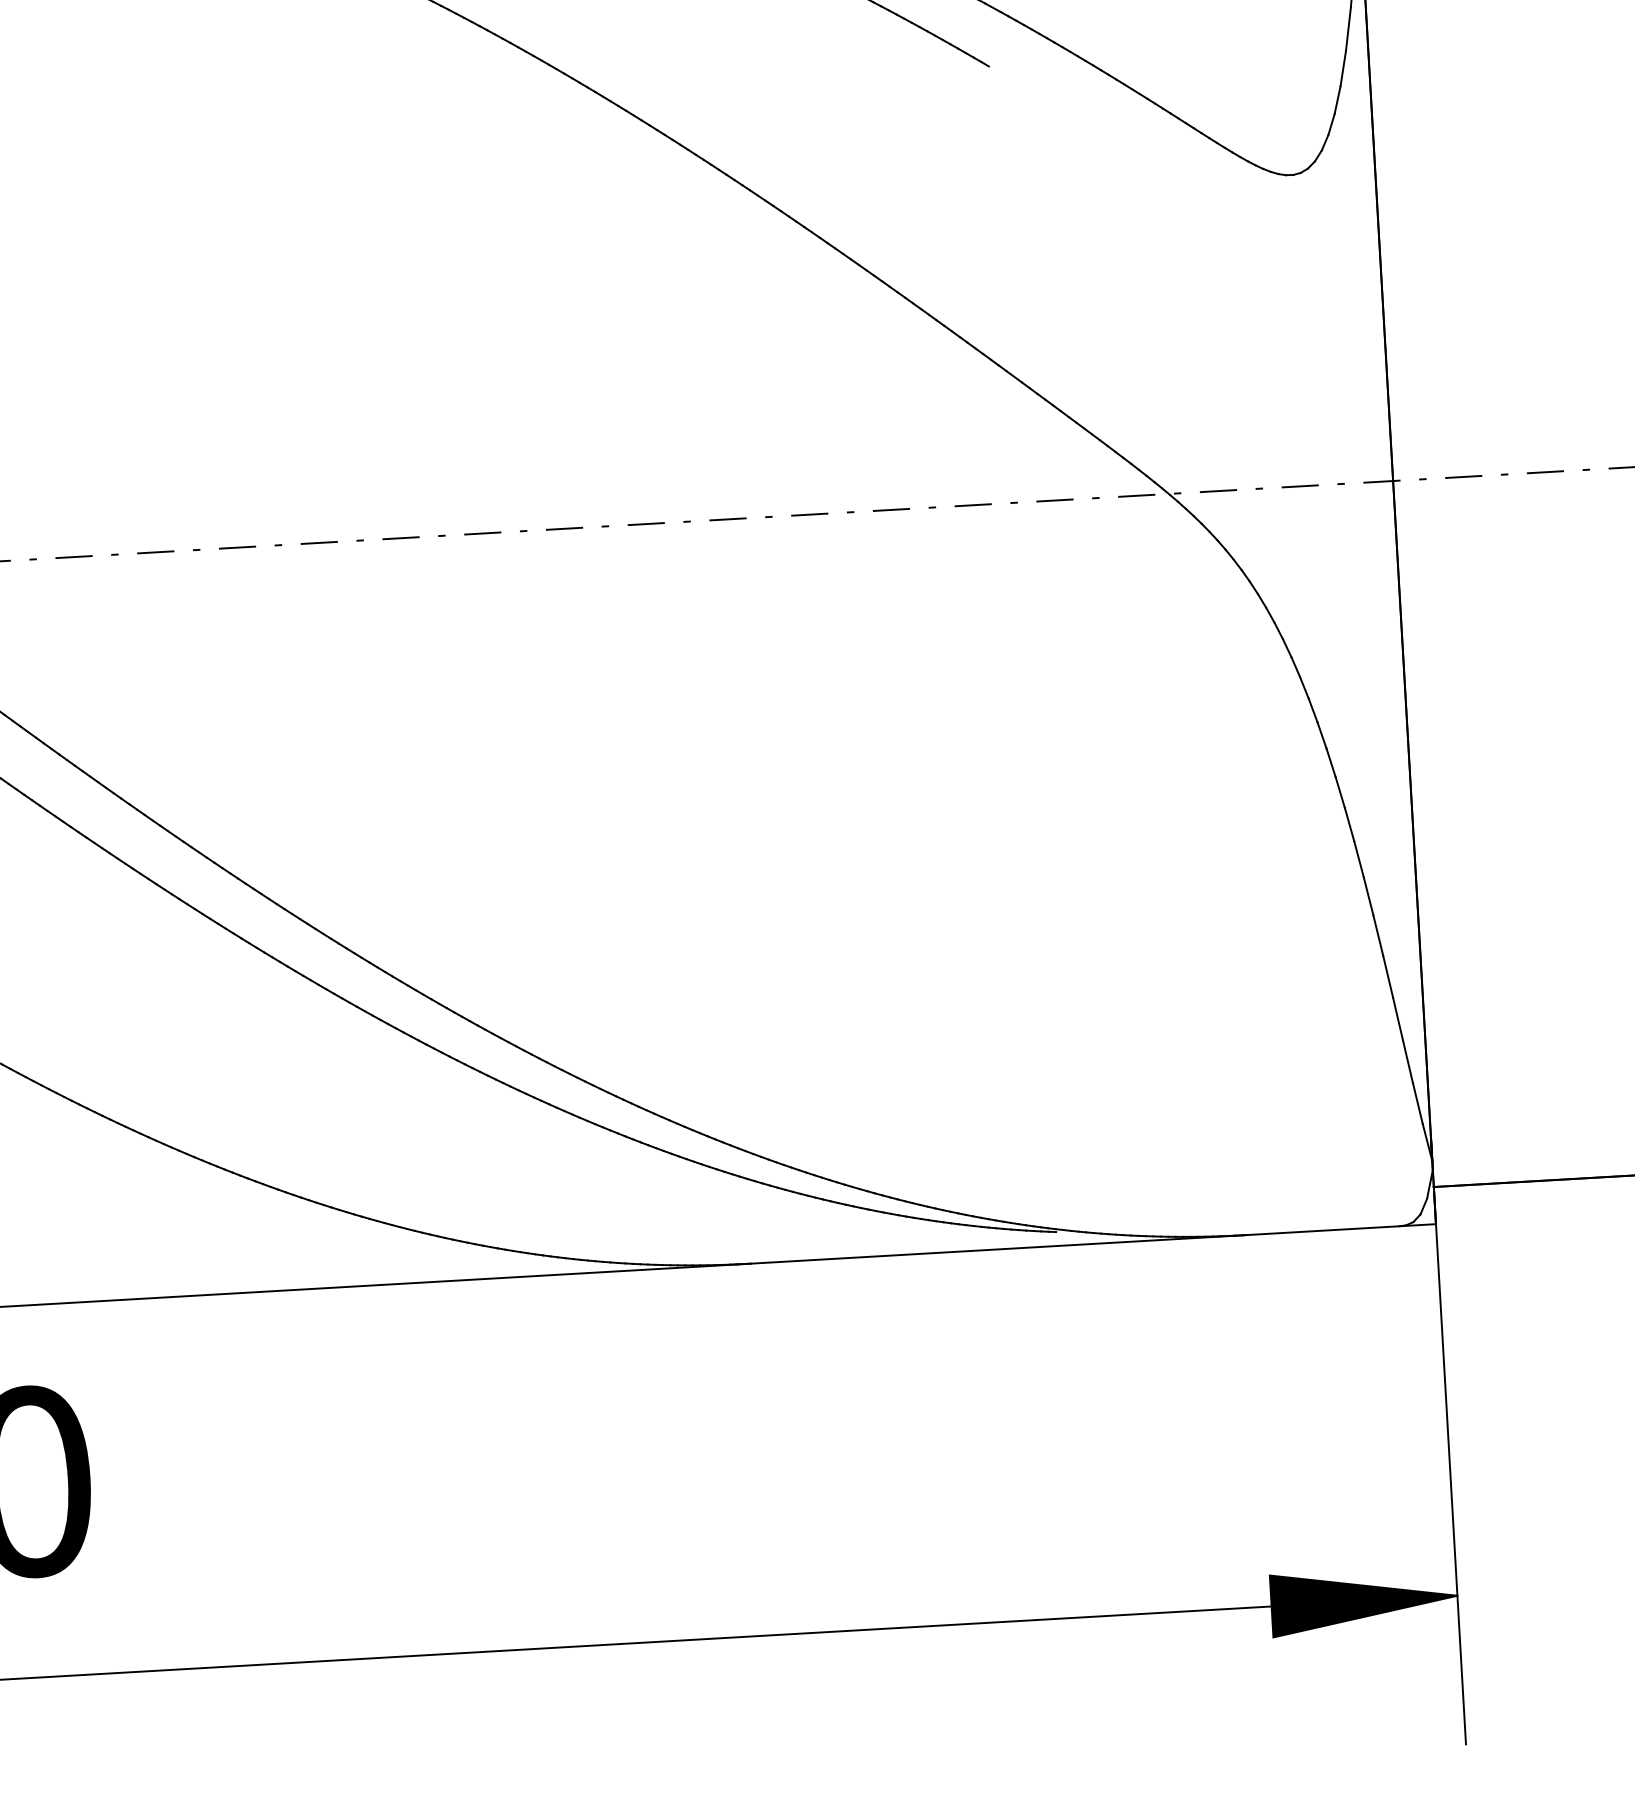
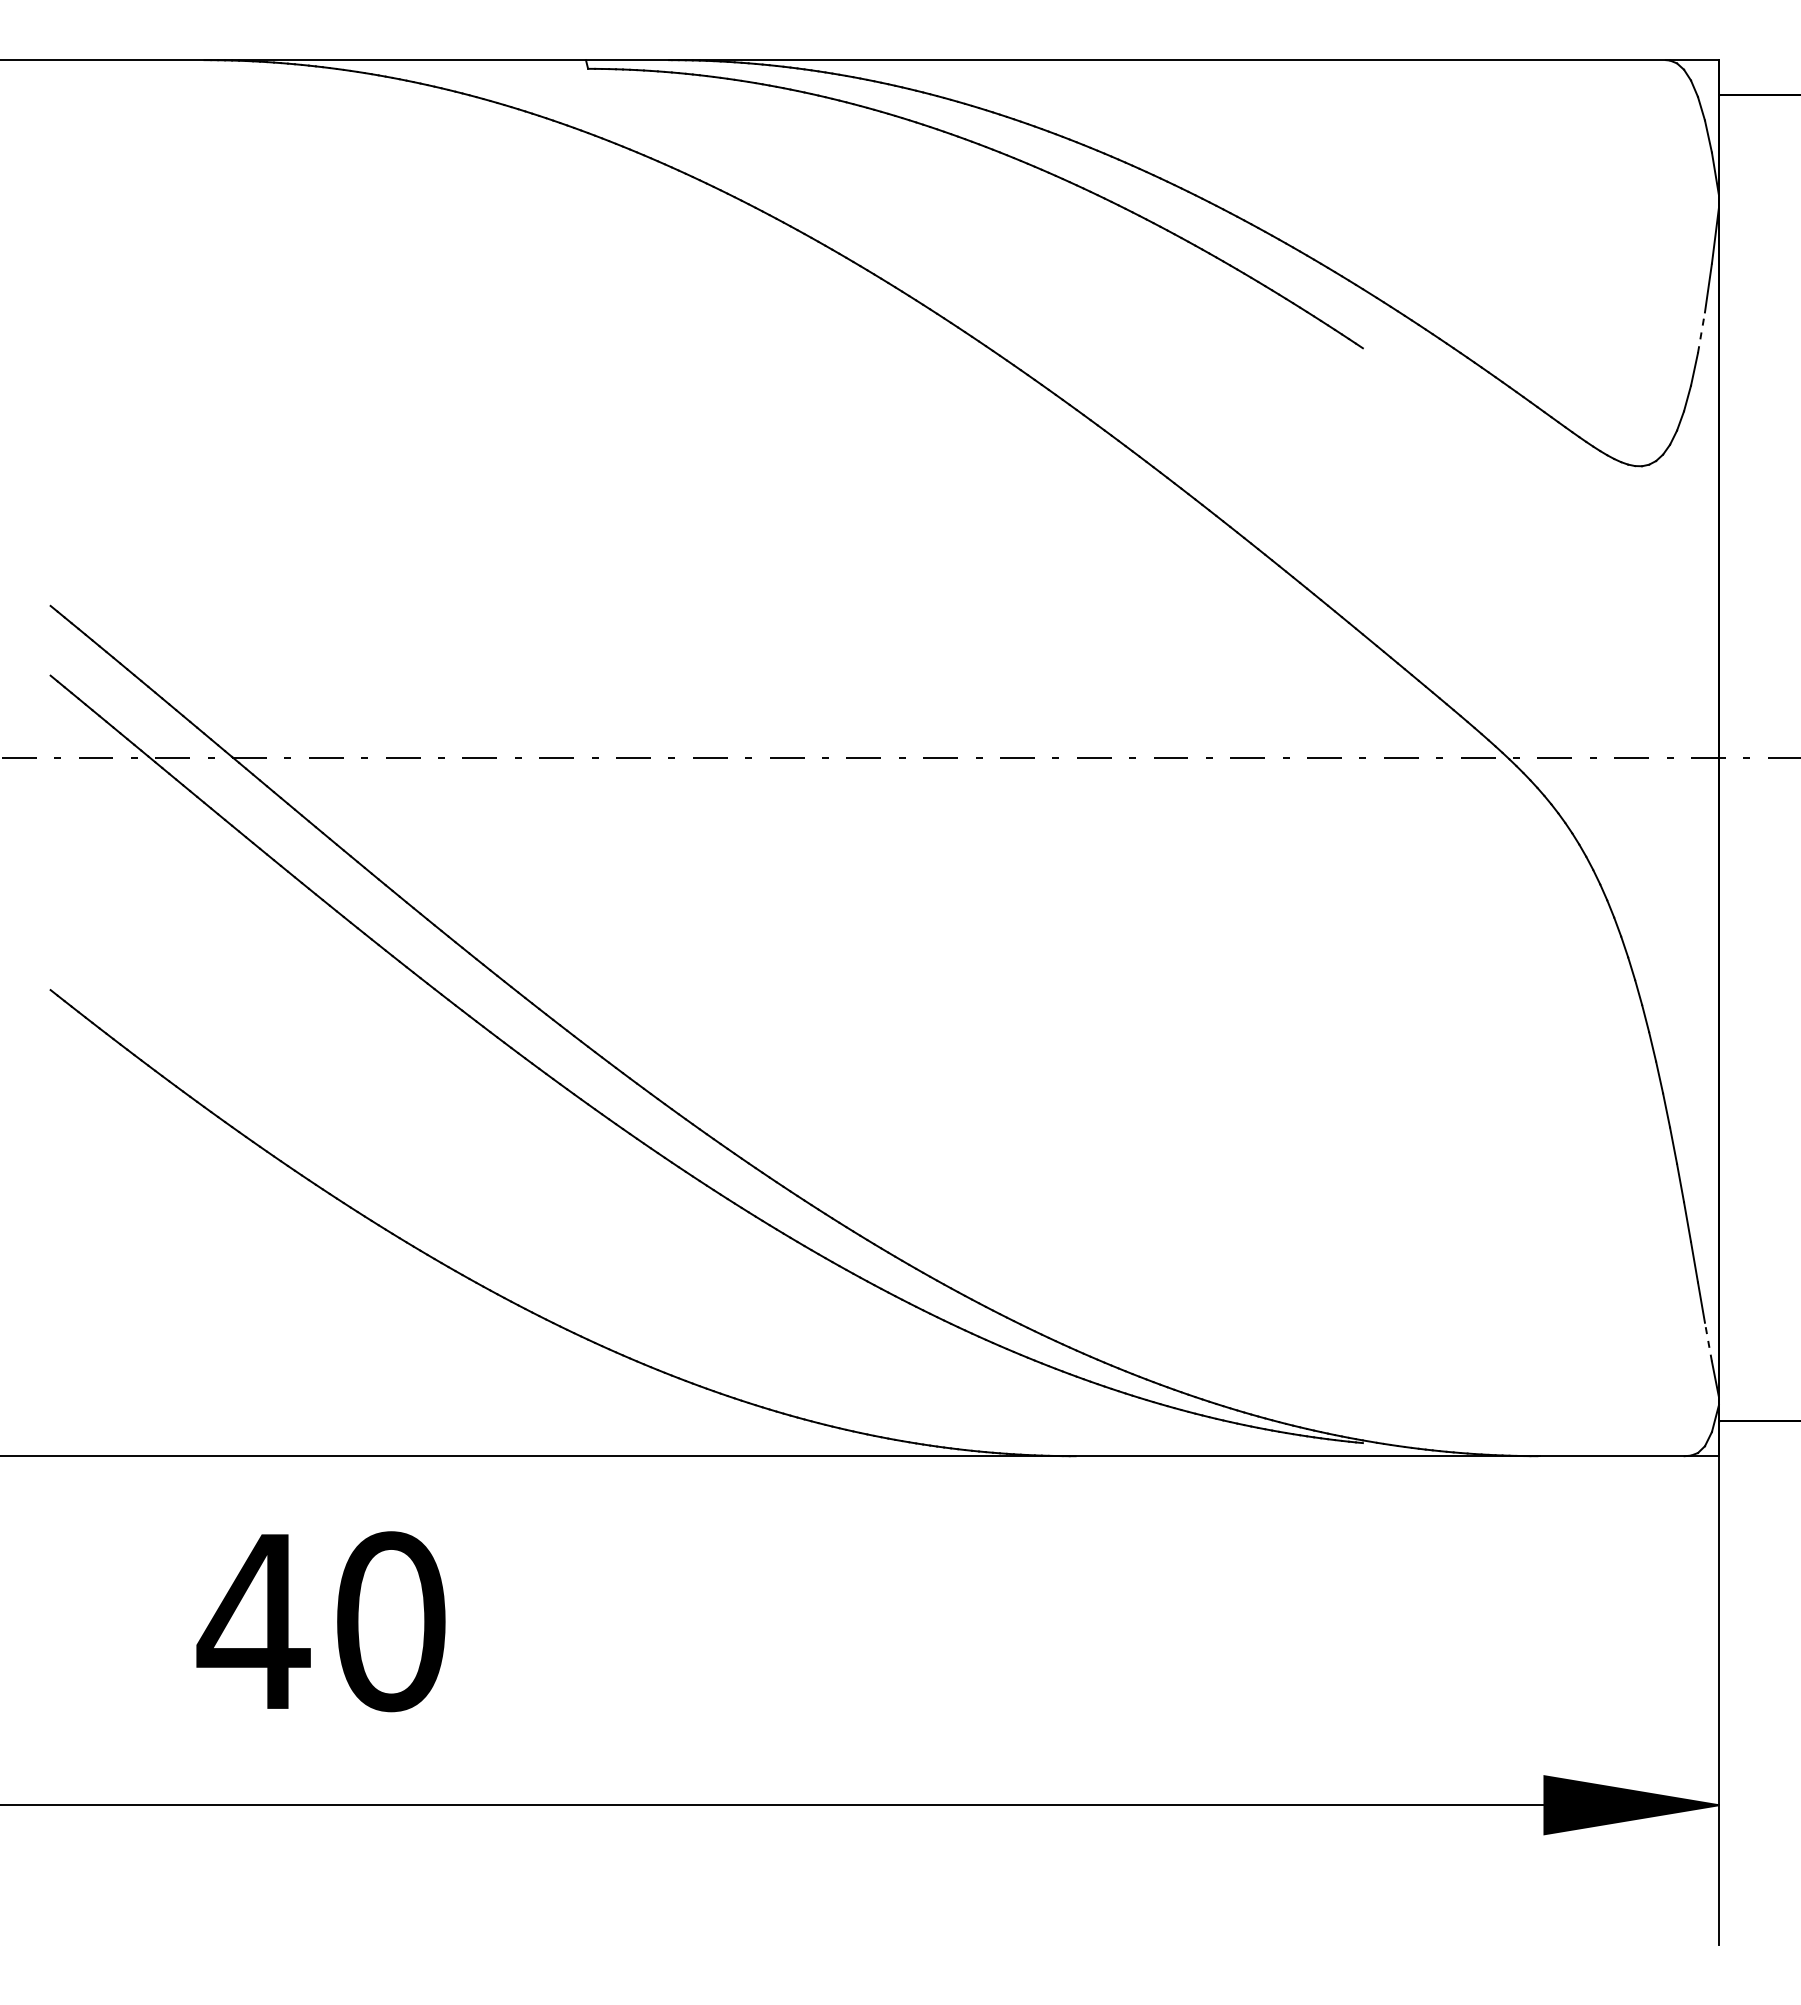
line: (1348, 28) -> (1701, 332), solid -> dashed
line: (1417, 1103) -> (1708, 1342), solid -> dashed

